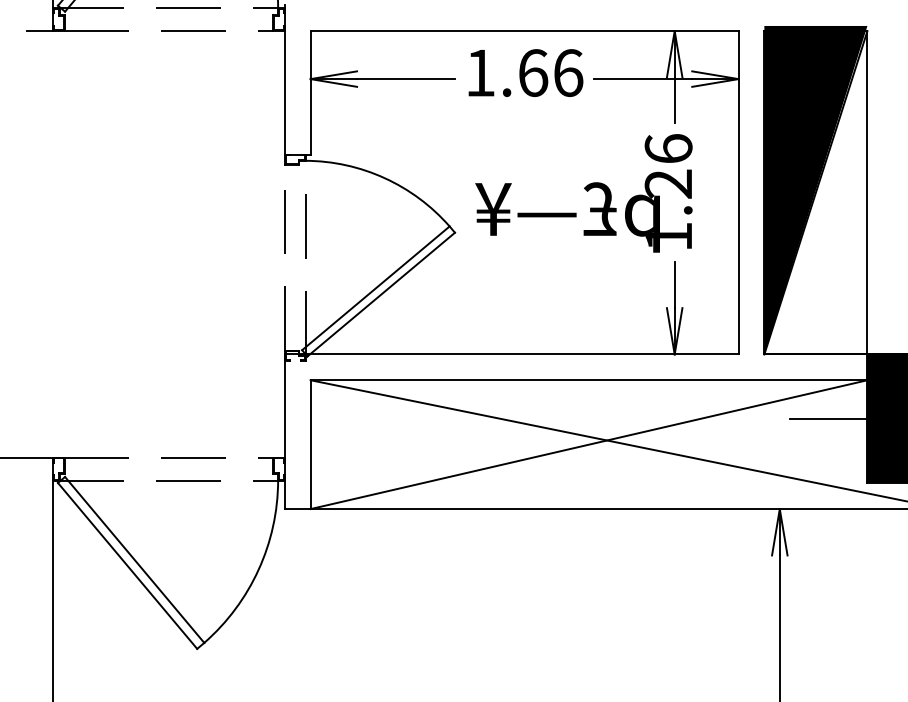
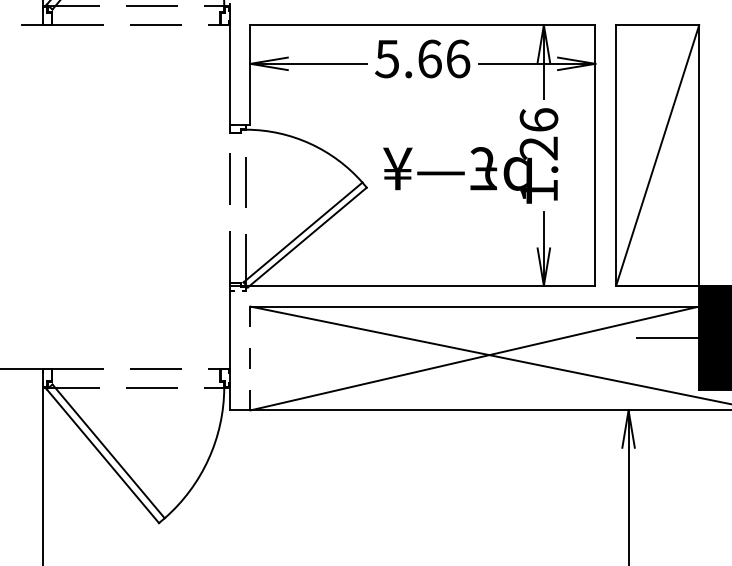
text: (479, 73) -> (386, 59), 1.66 -> 5.66
fill: (815, 189) -> (657, 152), removed
line: (310, 445) -> (250, 359), solid -> dashed

